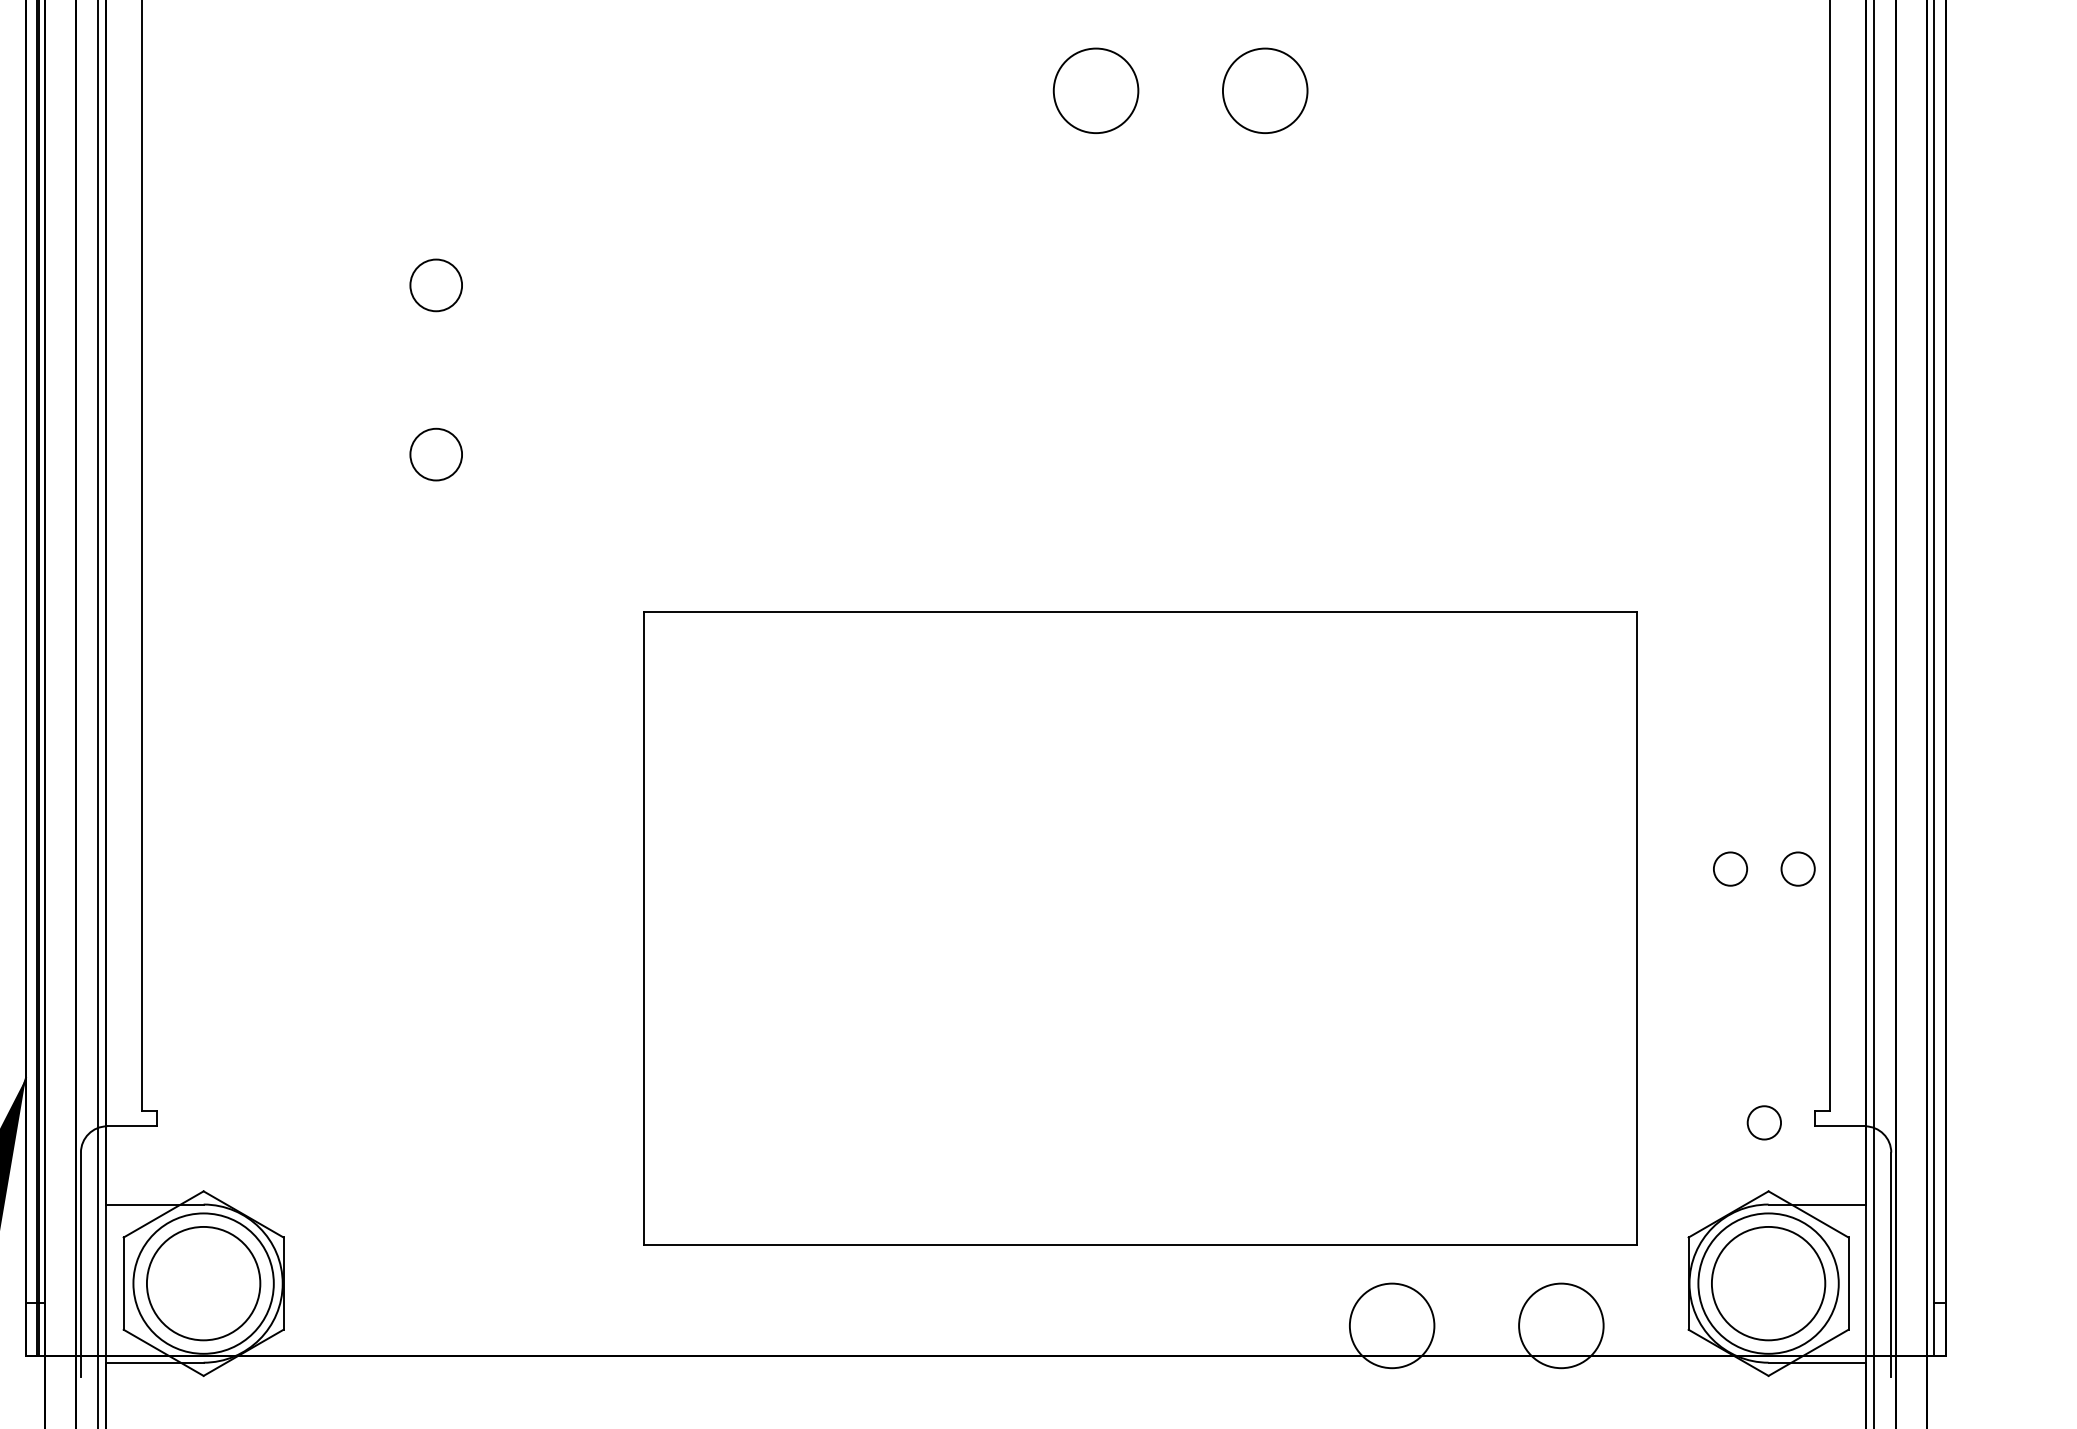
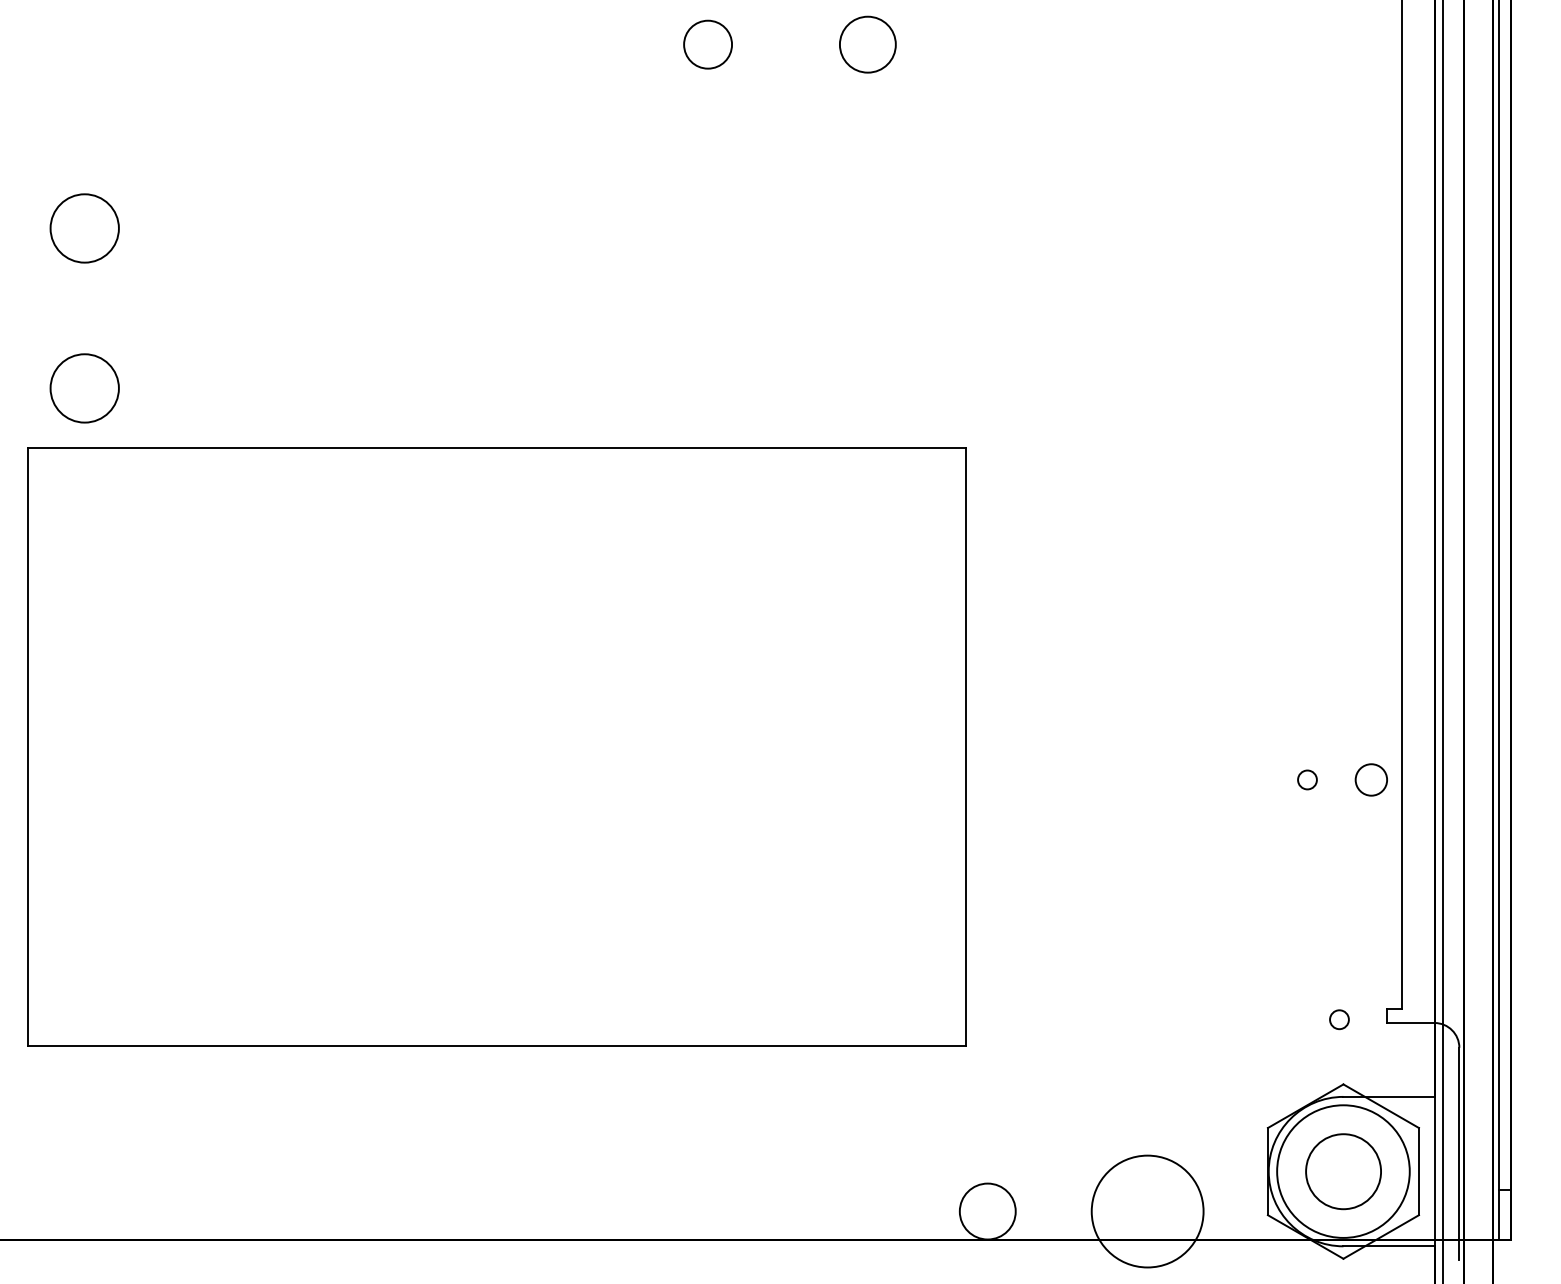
circle: (1095, 90) -> (707, 44), size x0.6
circle: (1264, 90) -> (867, 44), size x0.7
circle: (435, 285) -> (83, 228), size x1.4
circle: (435, 454) -> (83, 388), size x1.4
circle: (1730, 868) -> (1307, 779), size x0.6
part: (1140, 928) -> (496, 747), moved
circle: (1764, 1122) -> (1339, 1019), size x0.6
circle: (1768, 1283) -> (1343, 1171), size x0.7
circle: (1391, 1325) -> (987, 1211), size x0.7
circle: (1561, 1325) -> (1147, 1211), size x1.4

